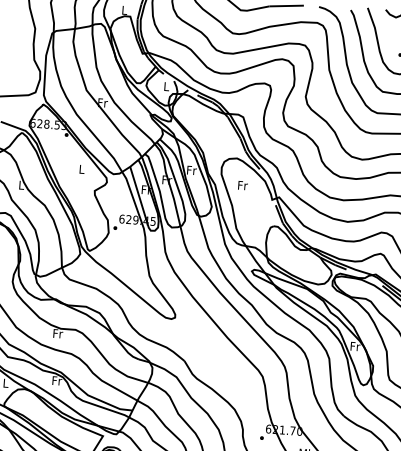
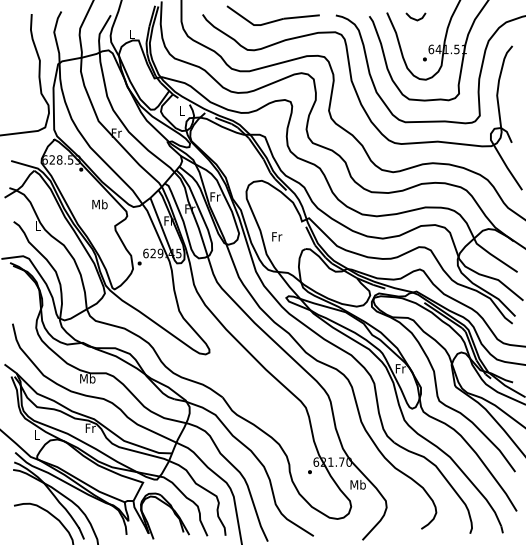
text: (81, 169) -> (99, 204), L -> Mb
text: (243, 185) -> (277, 236), moved
text: (57, 333) -> (87, 378), Fr -> Mb

